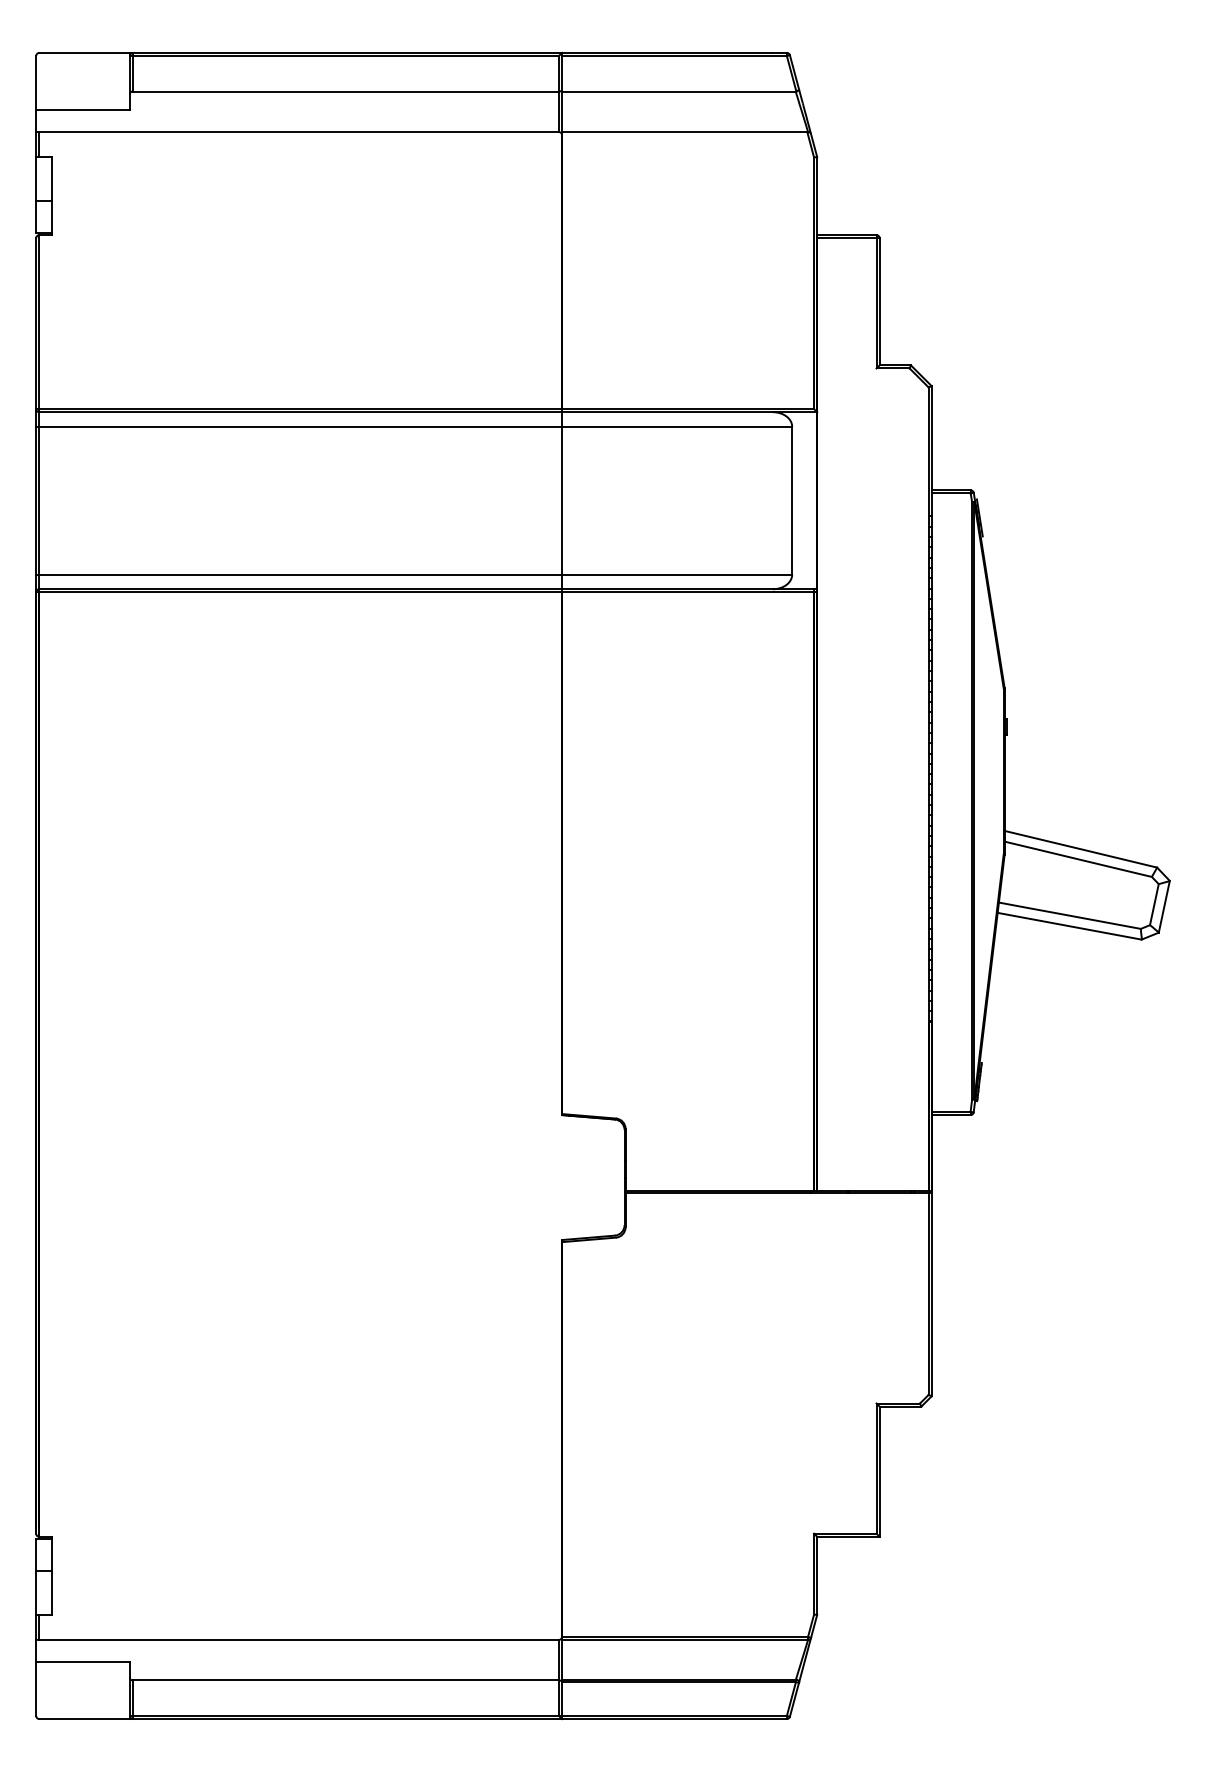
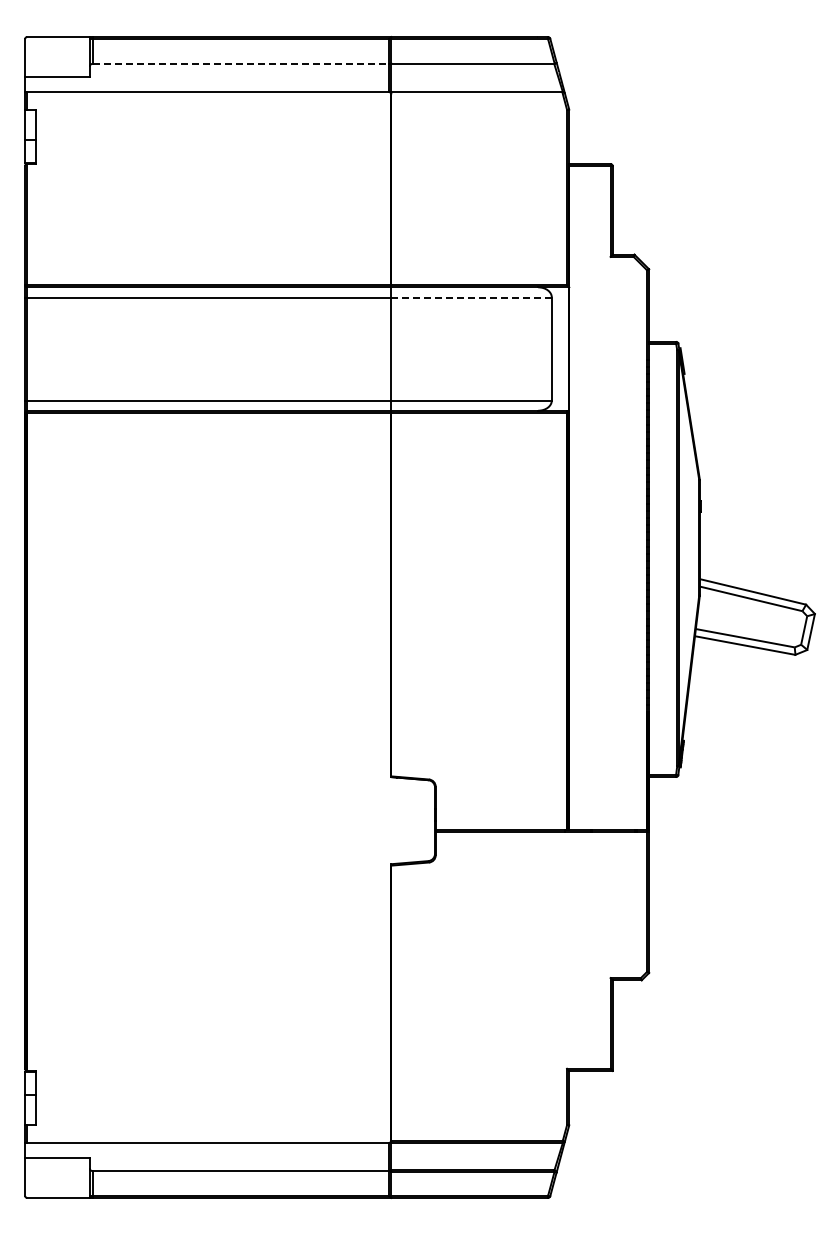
line: (346, 90) -> (241, 63), solid -> dashed
line: (676, 426) -> (471, 297), solid -> dashed

